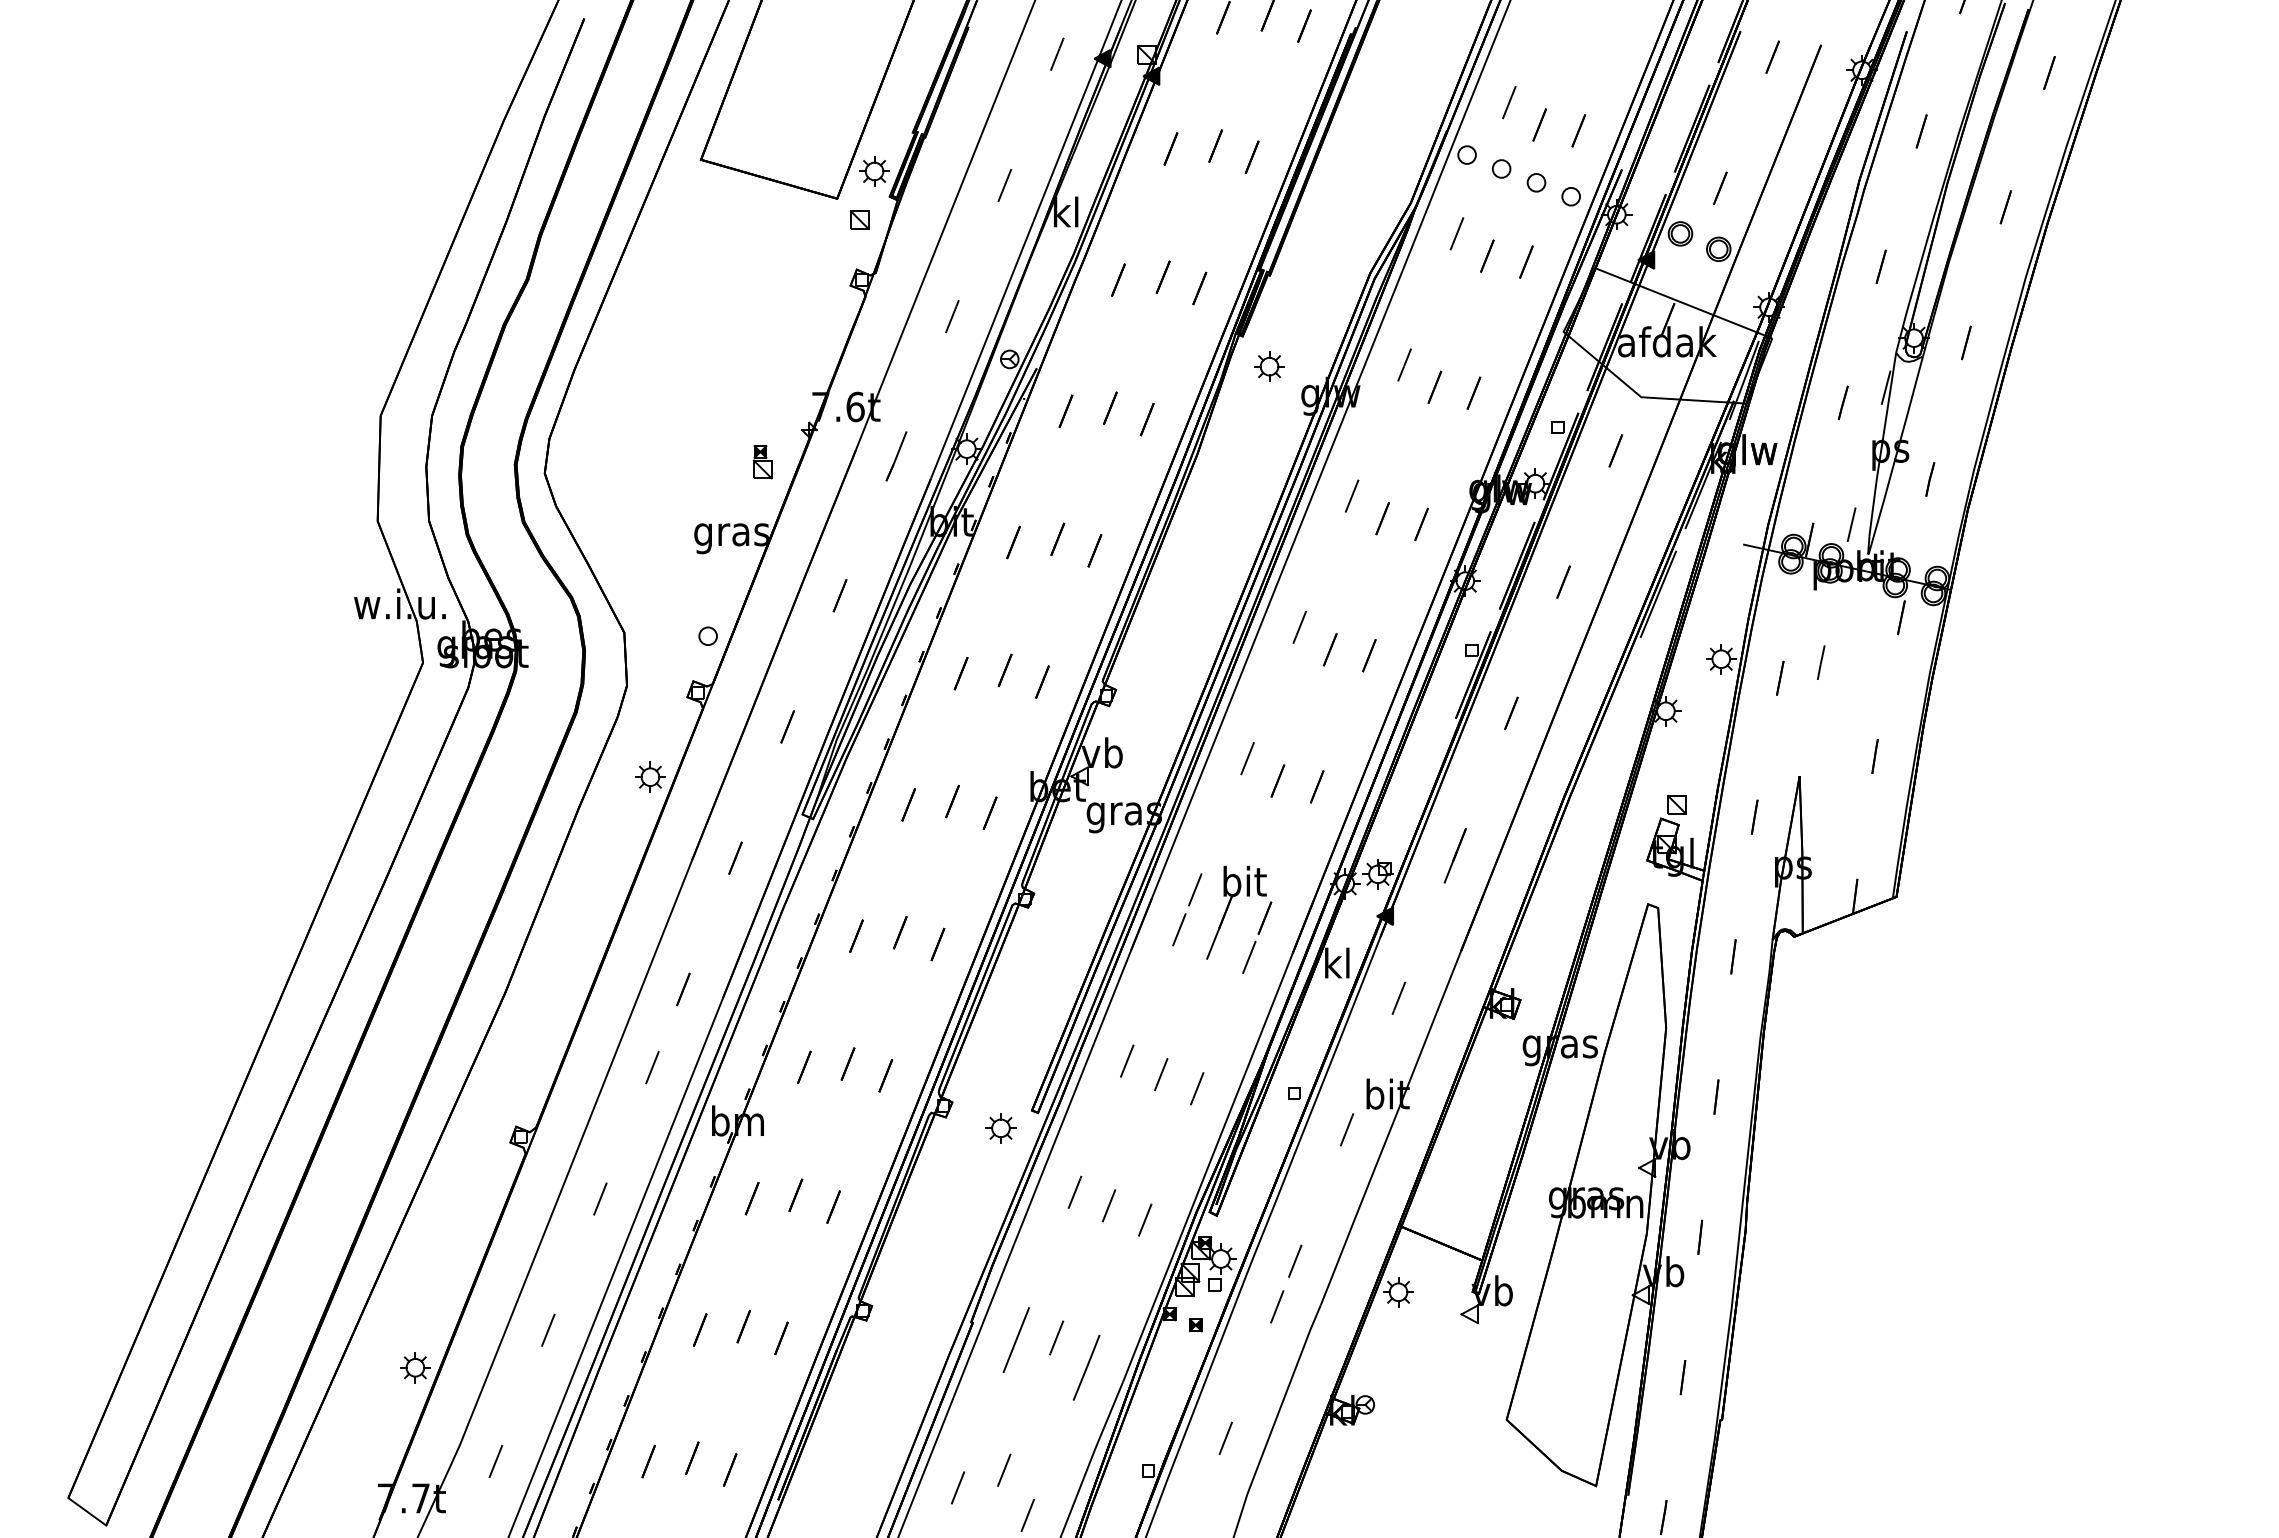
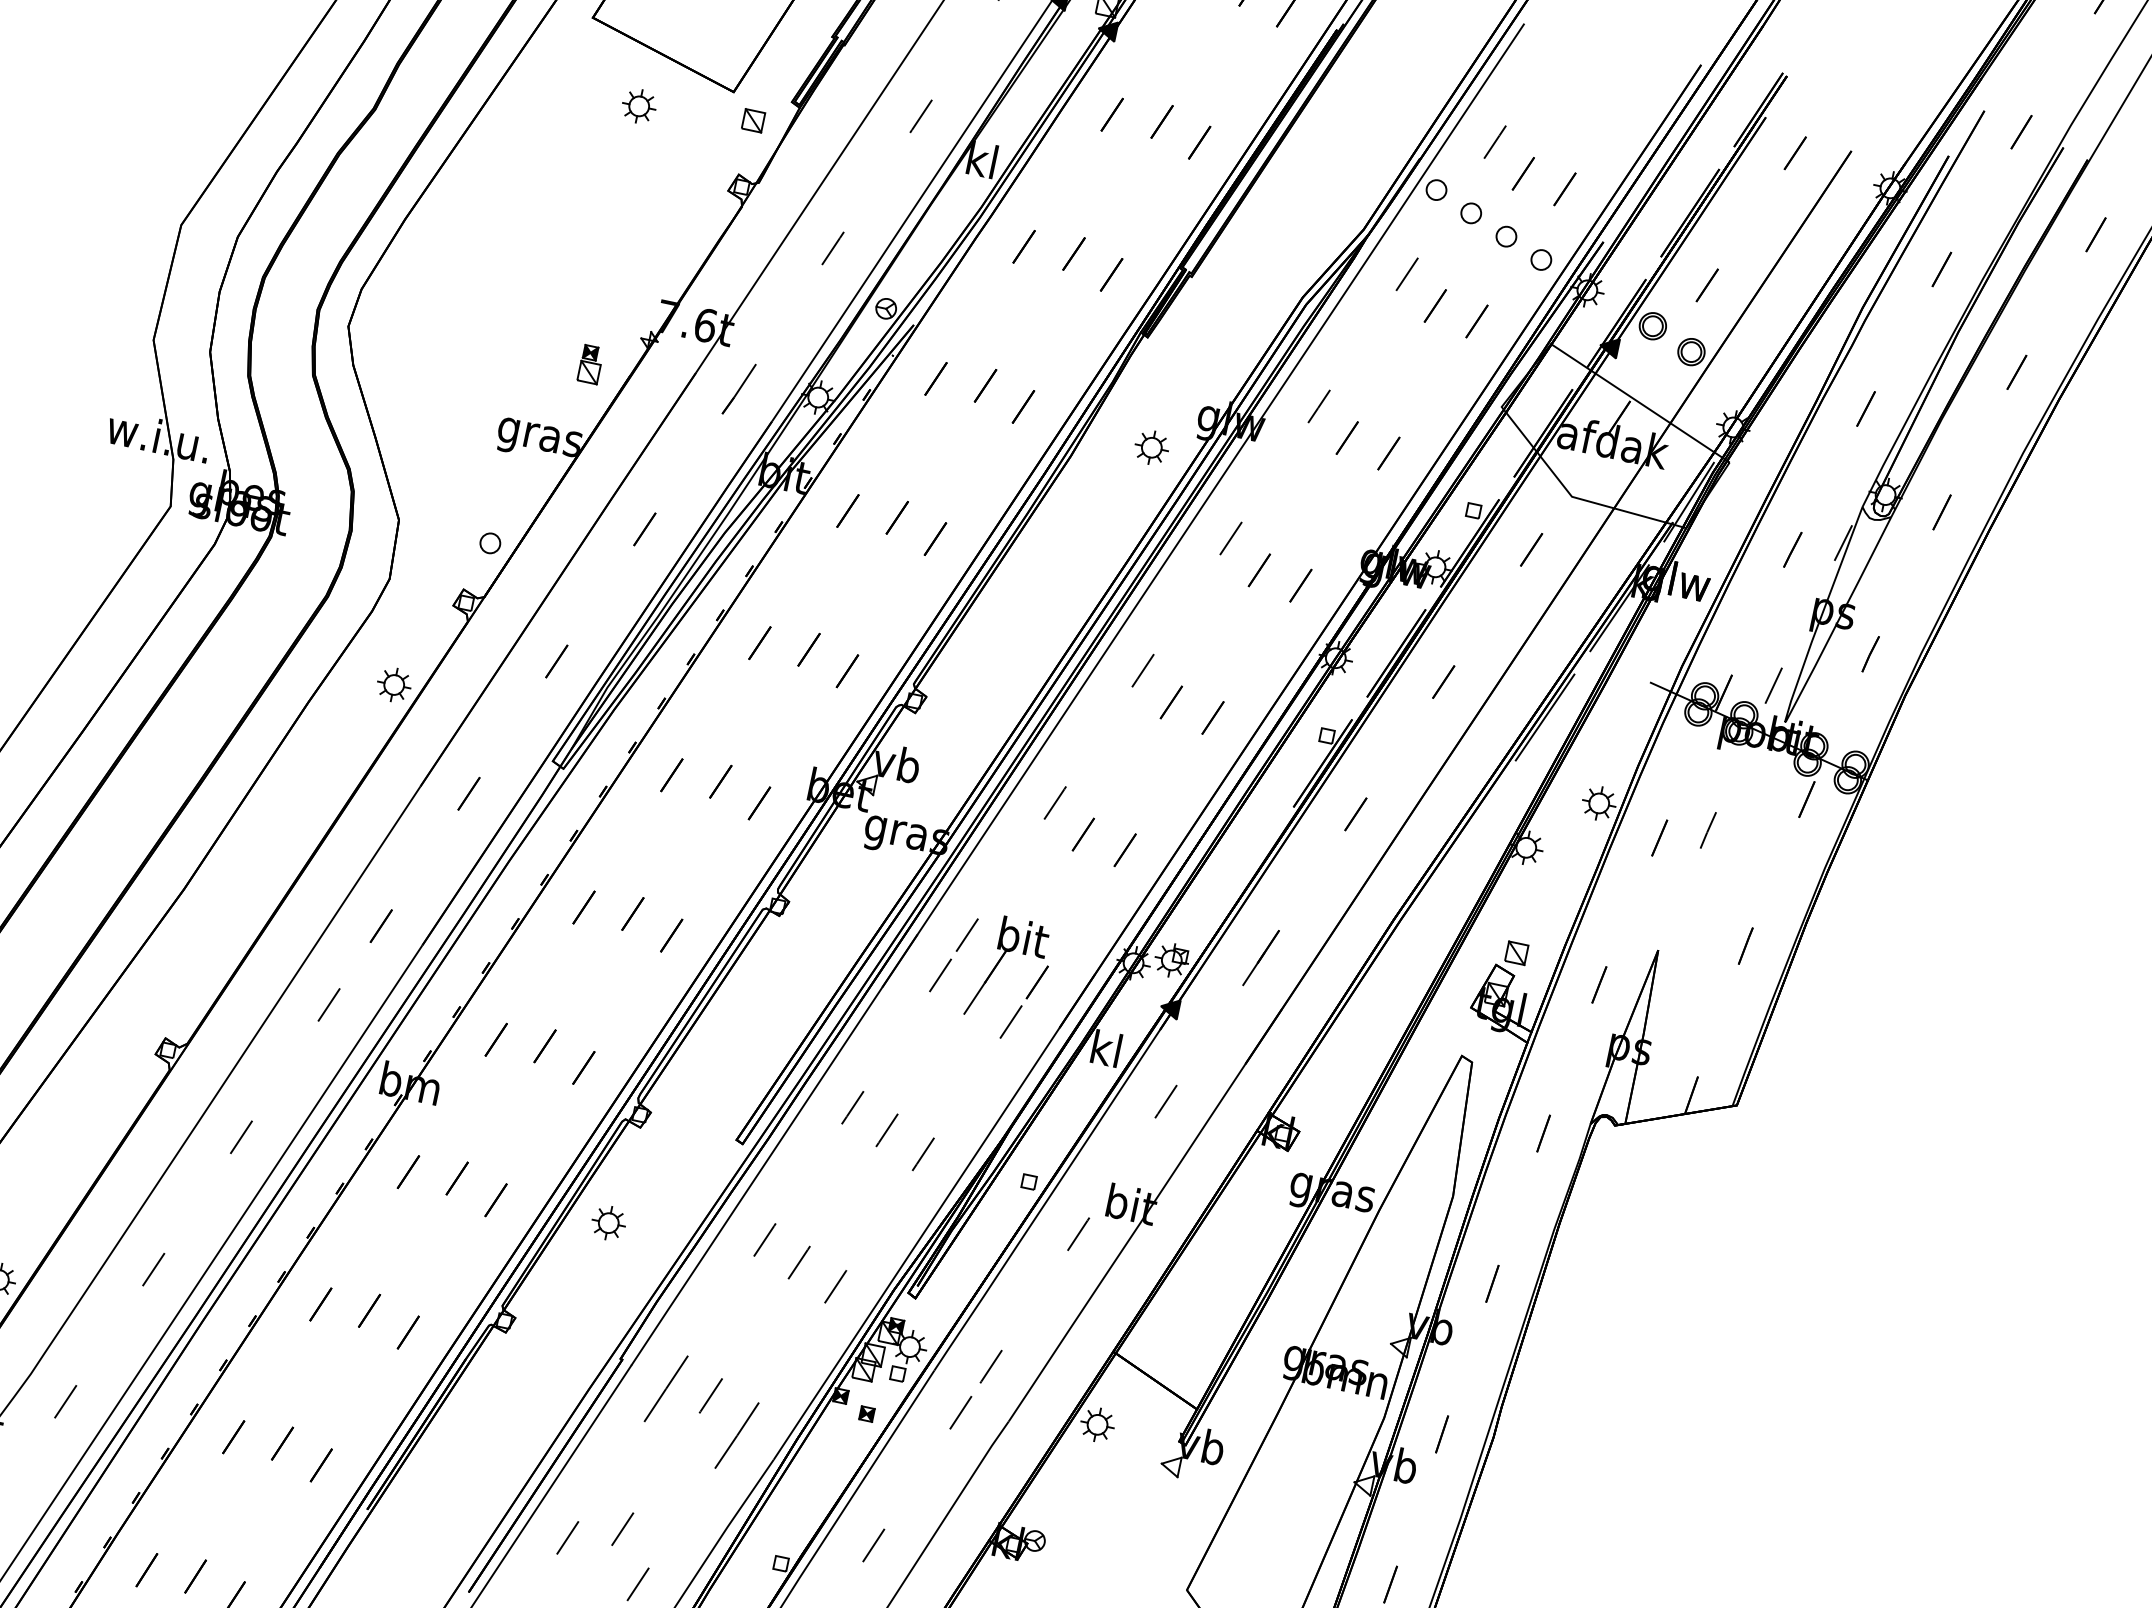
part: (874, 171) -> (639, 106), moved
part: (1269, 366) -> (1151, 447), moved
part: (1000, 1128) -> (608, 1223), moved

